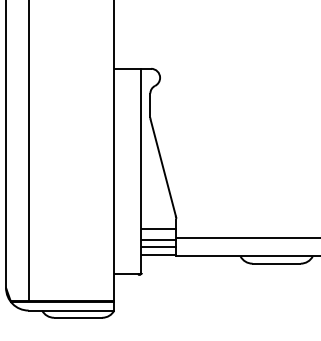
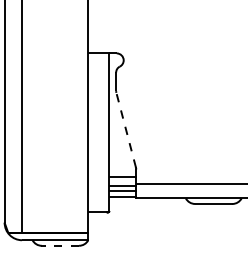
line: (163, 167) -> (126, 129), solid -> dashed
line: (78, 317) -> (60, 245), solid -> dashed

